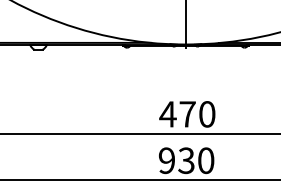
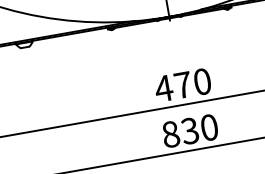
text: (166, 160) -> (170, 134), 930 -> 830

